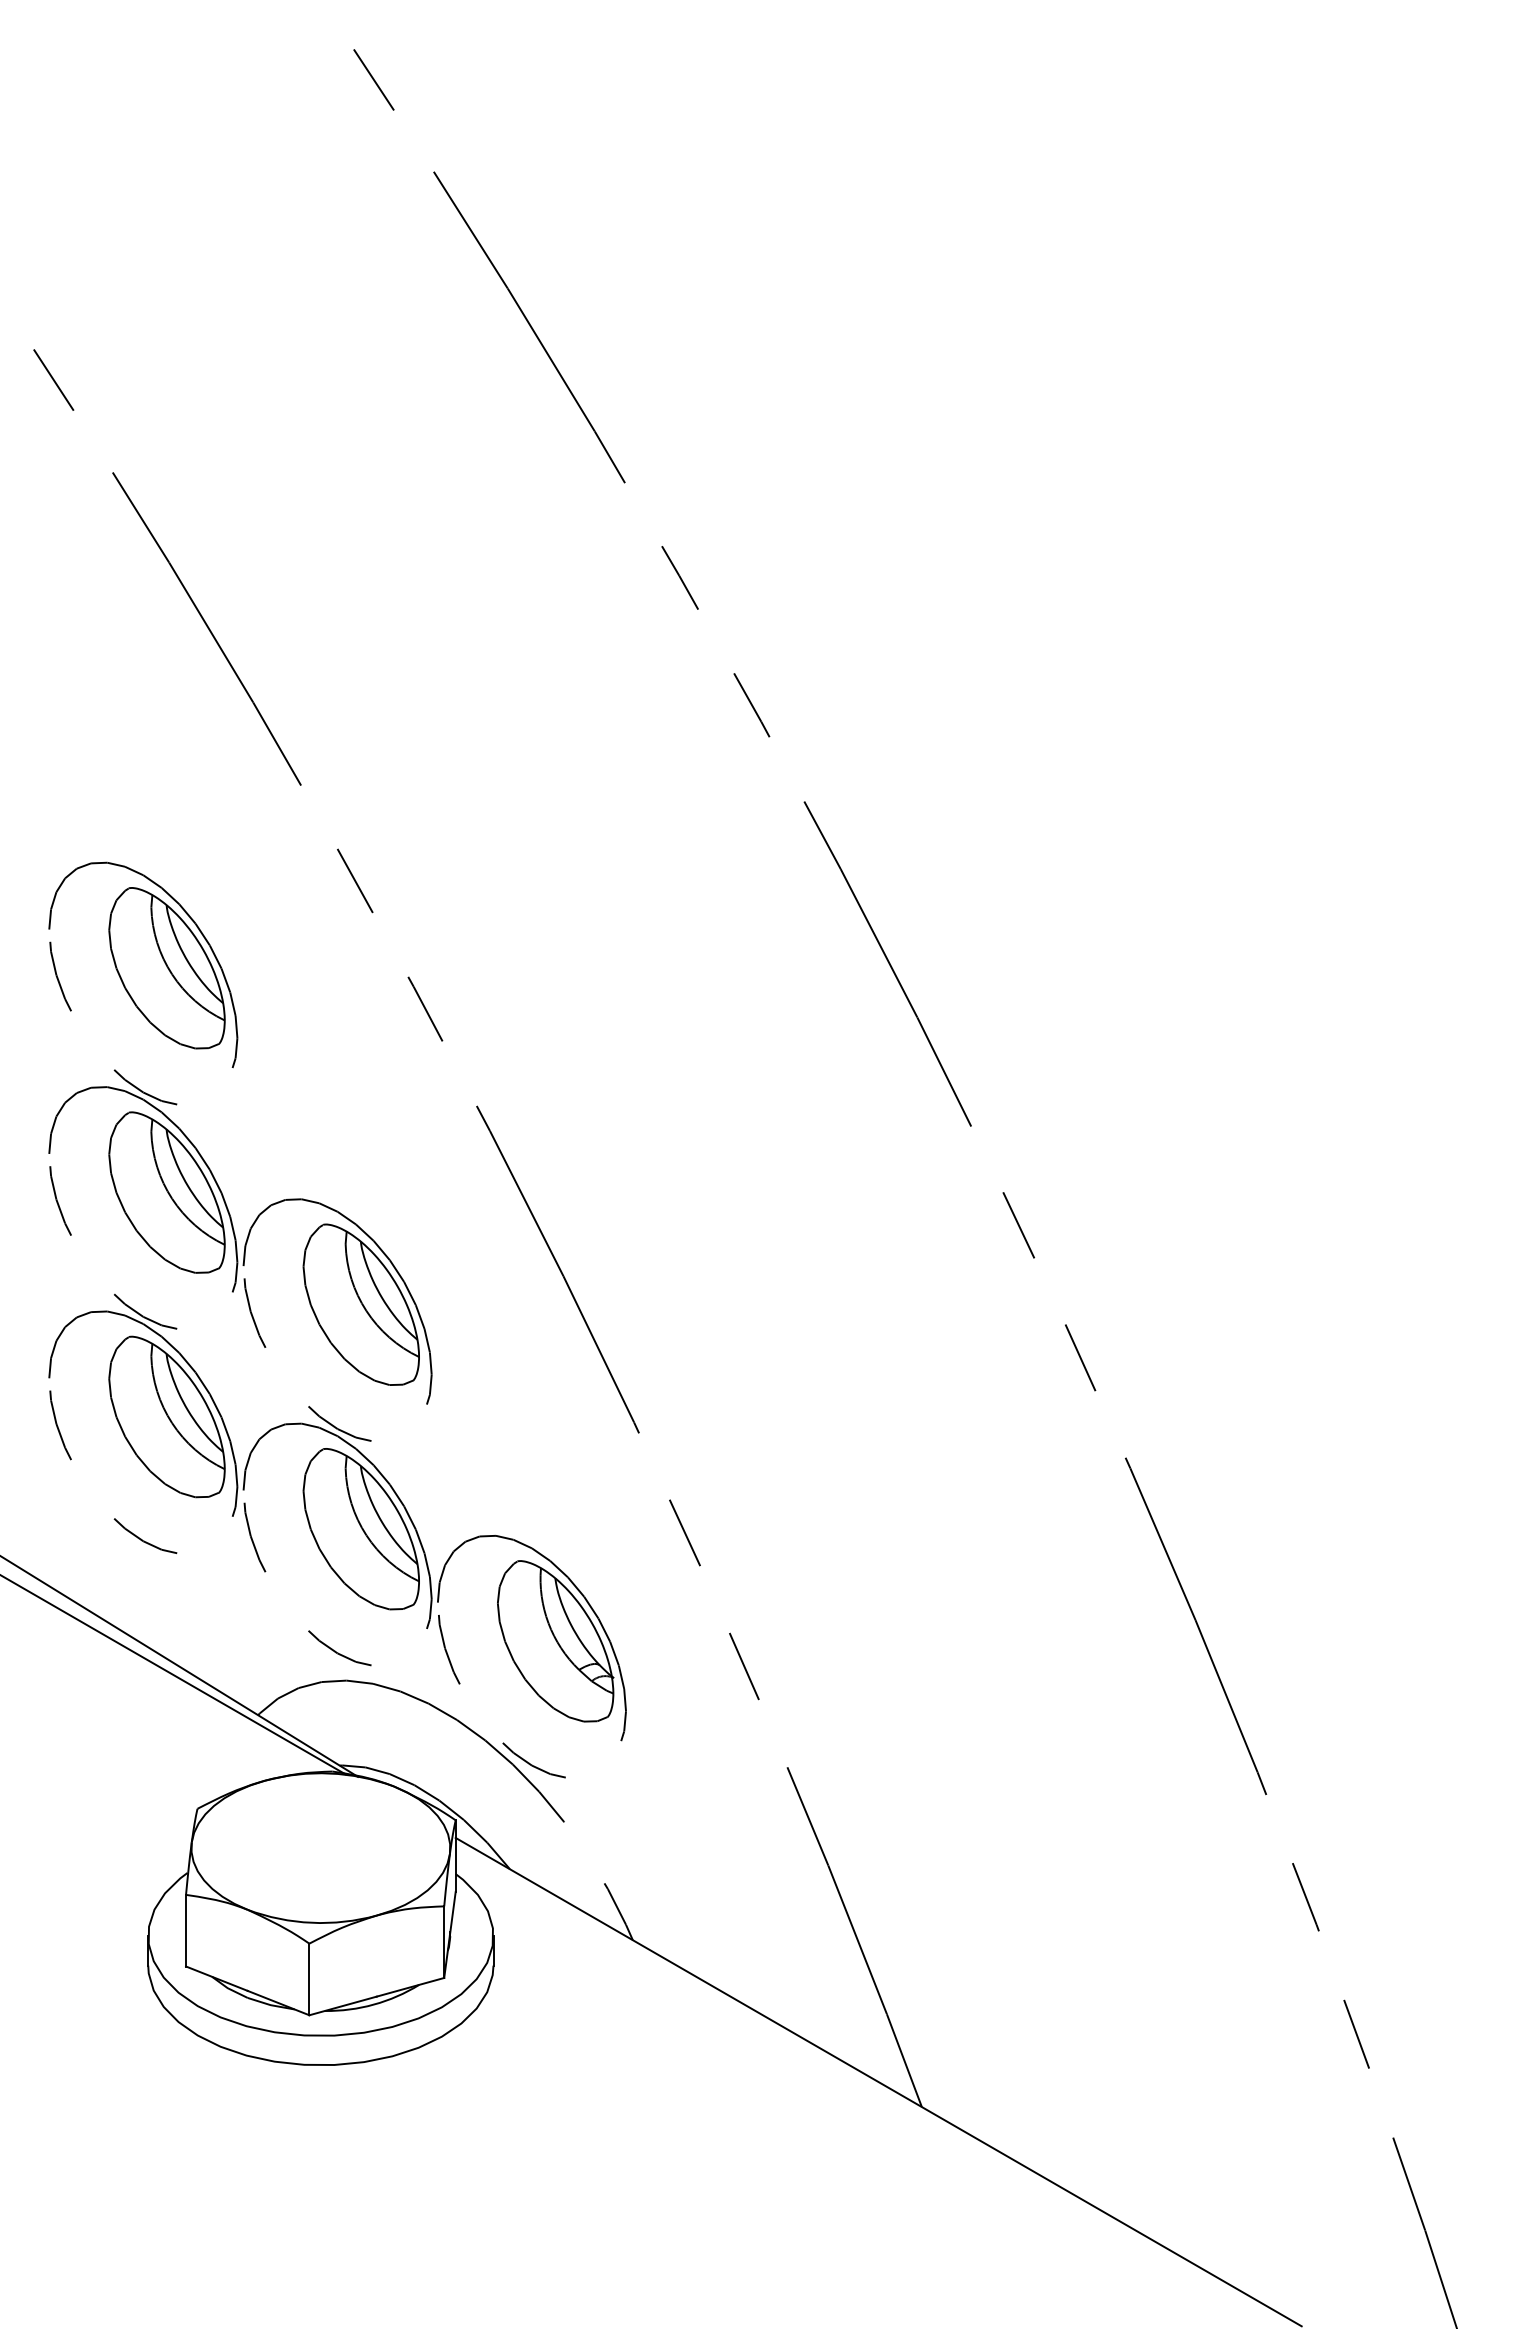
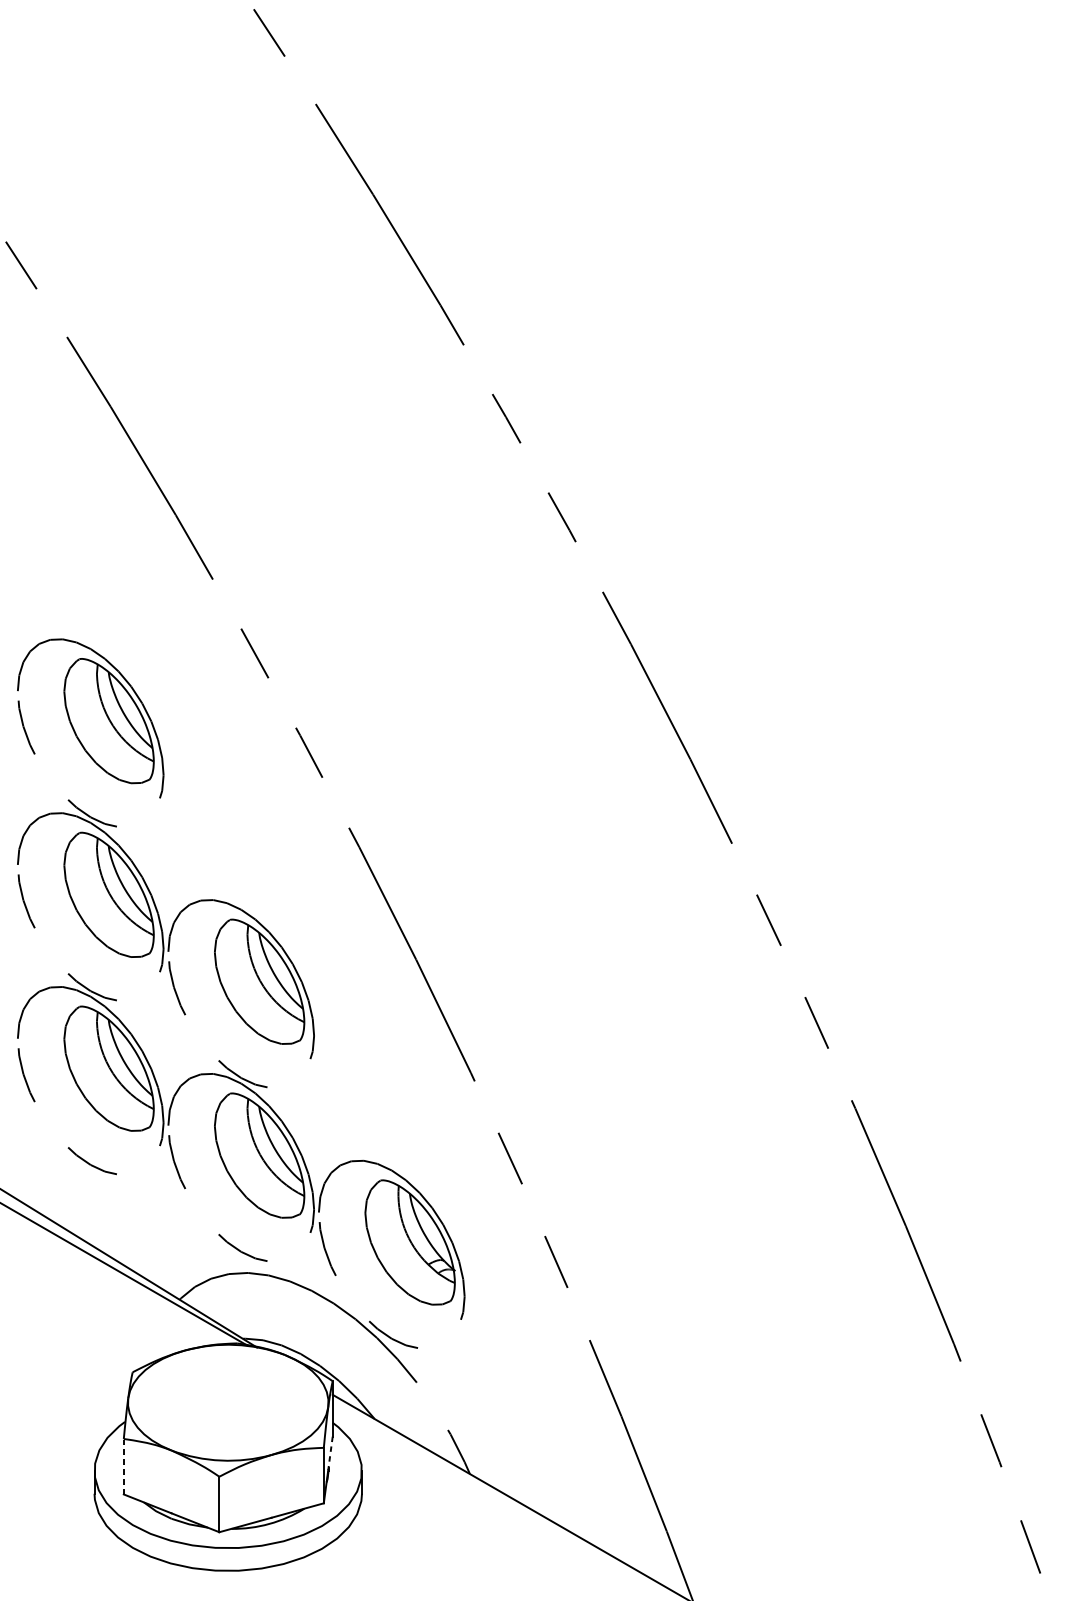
line: (452, 1913) -> (330, 1453), solid -> dashed
line: (186, 1930) -> (124, 1466), solid -> dashed

